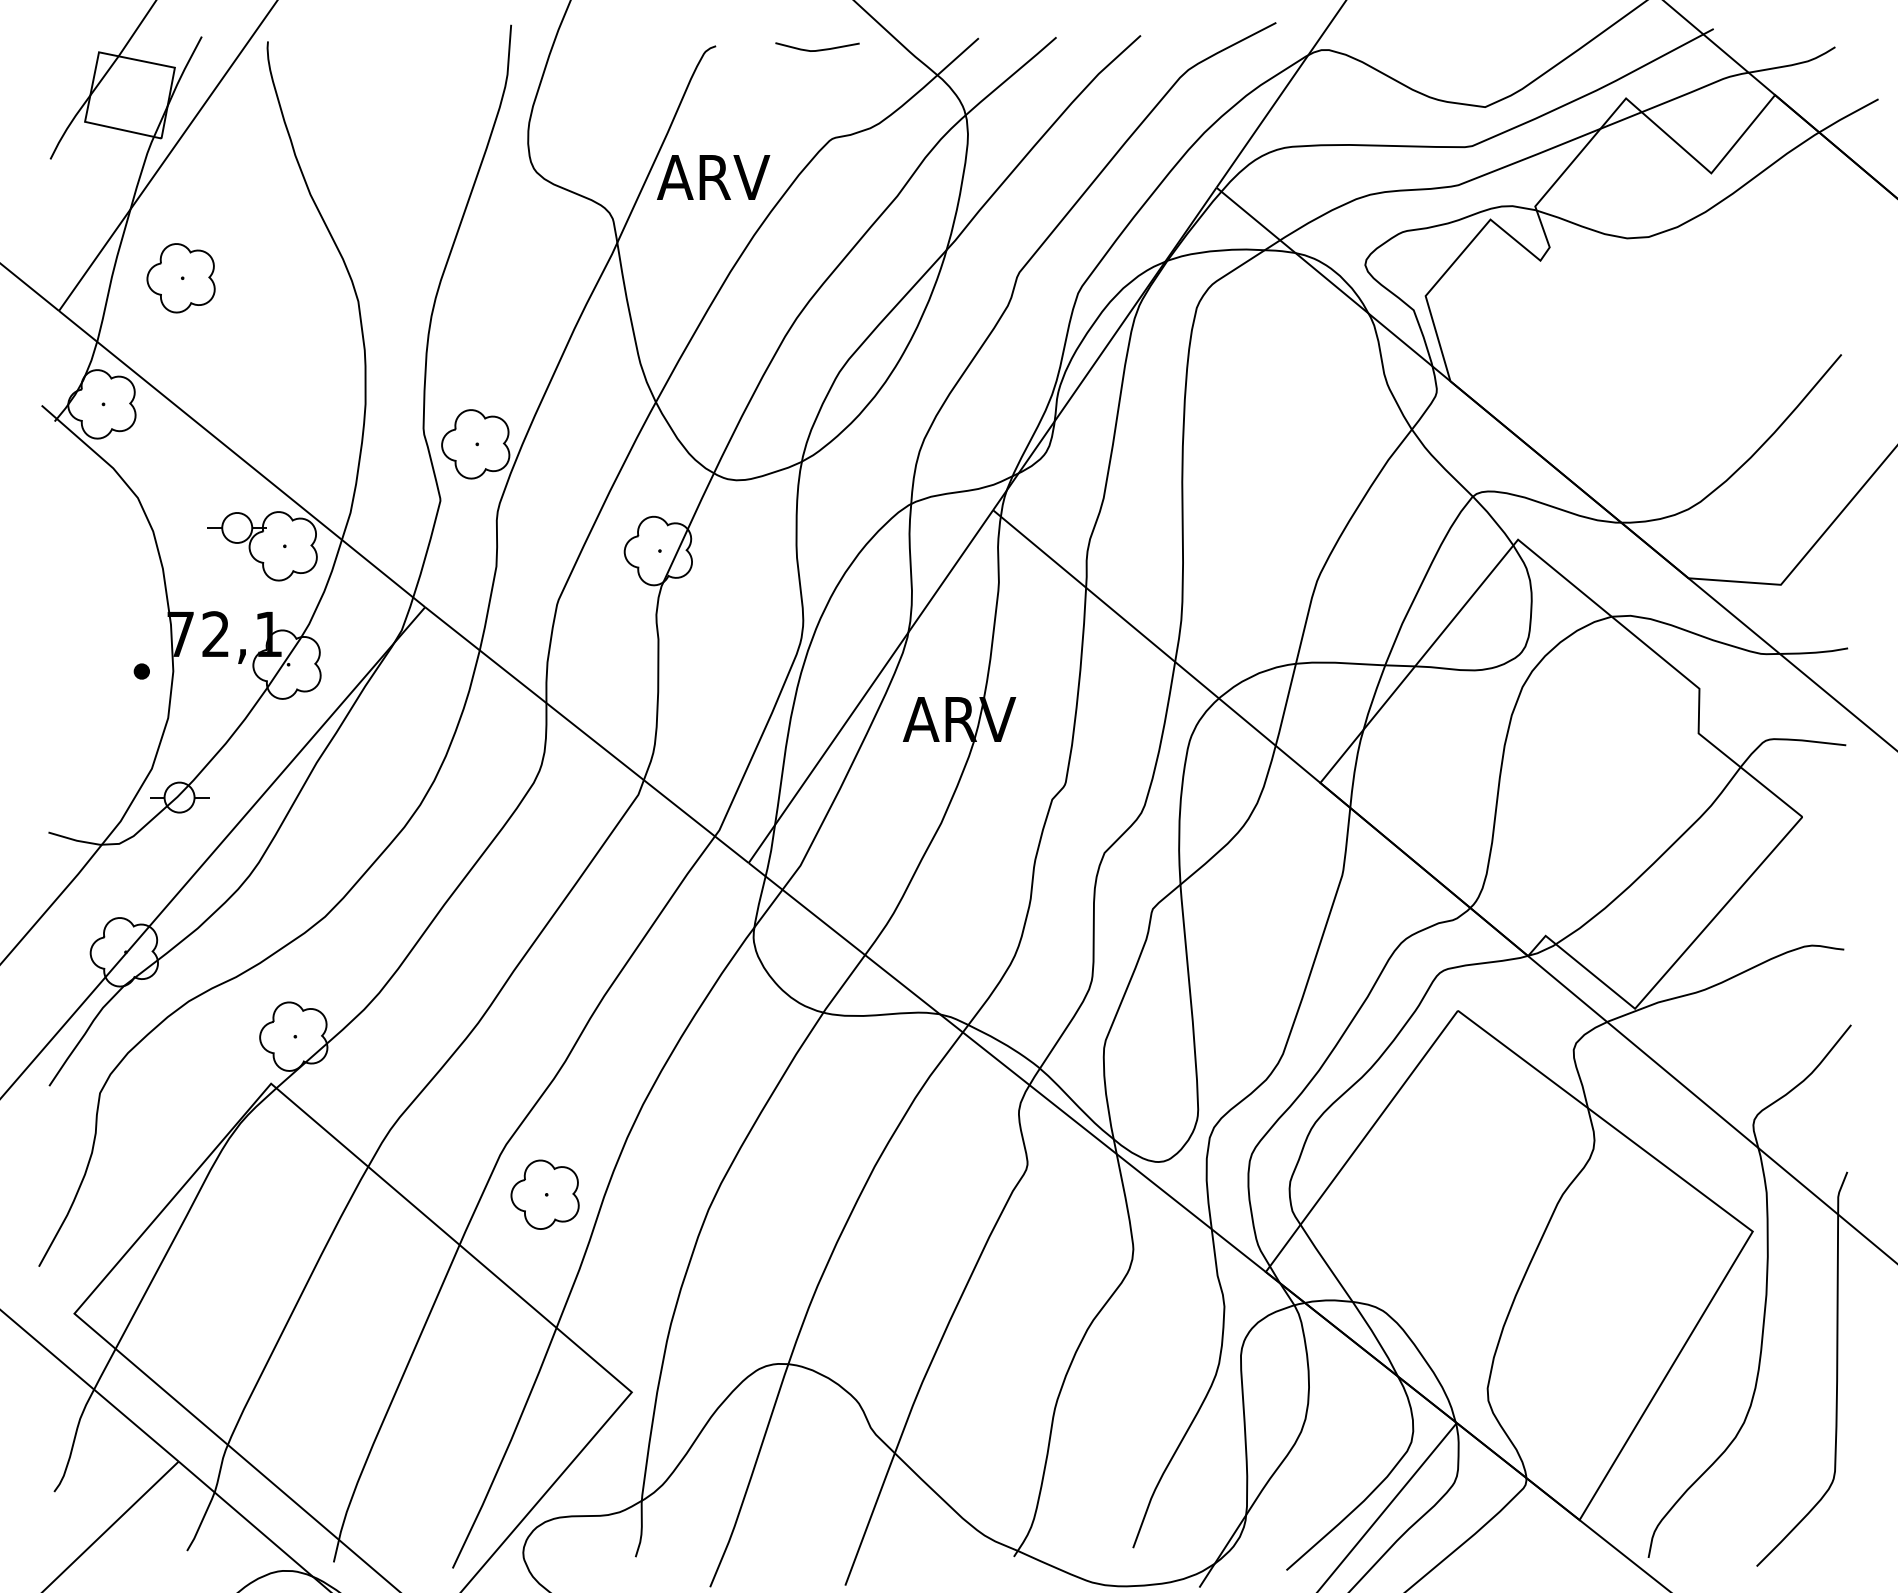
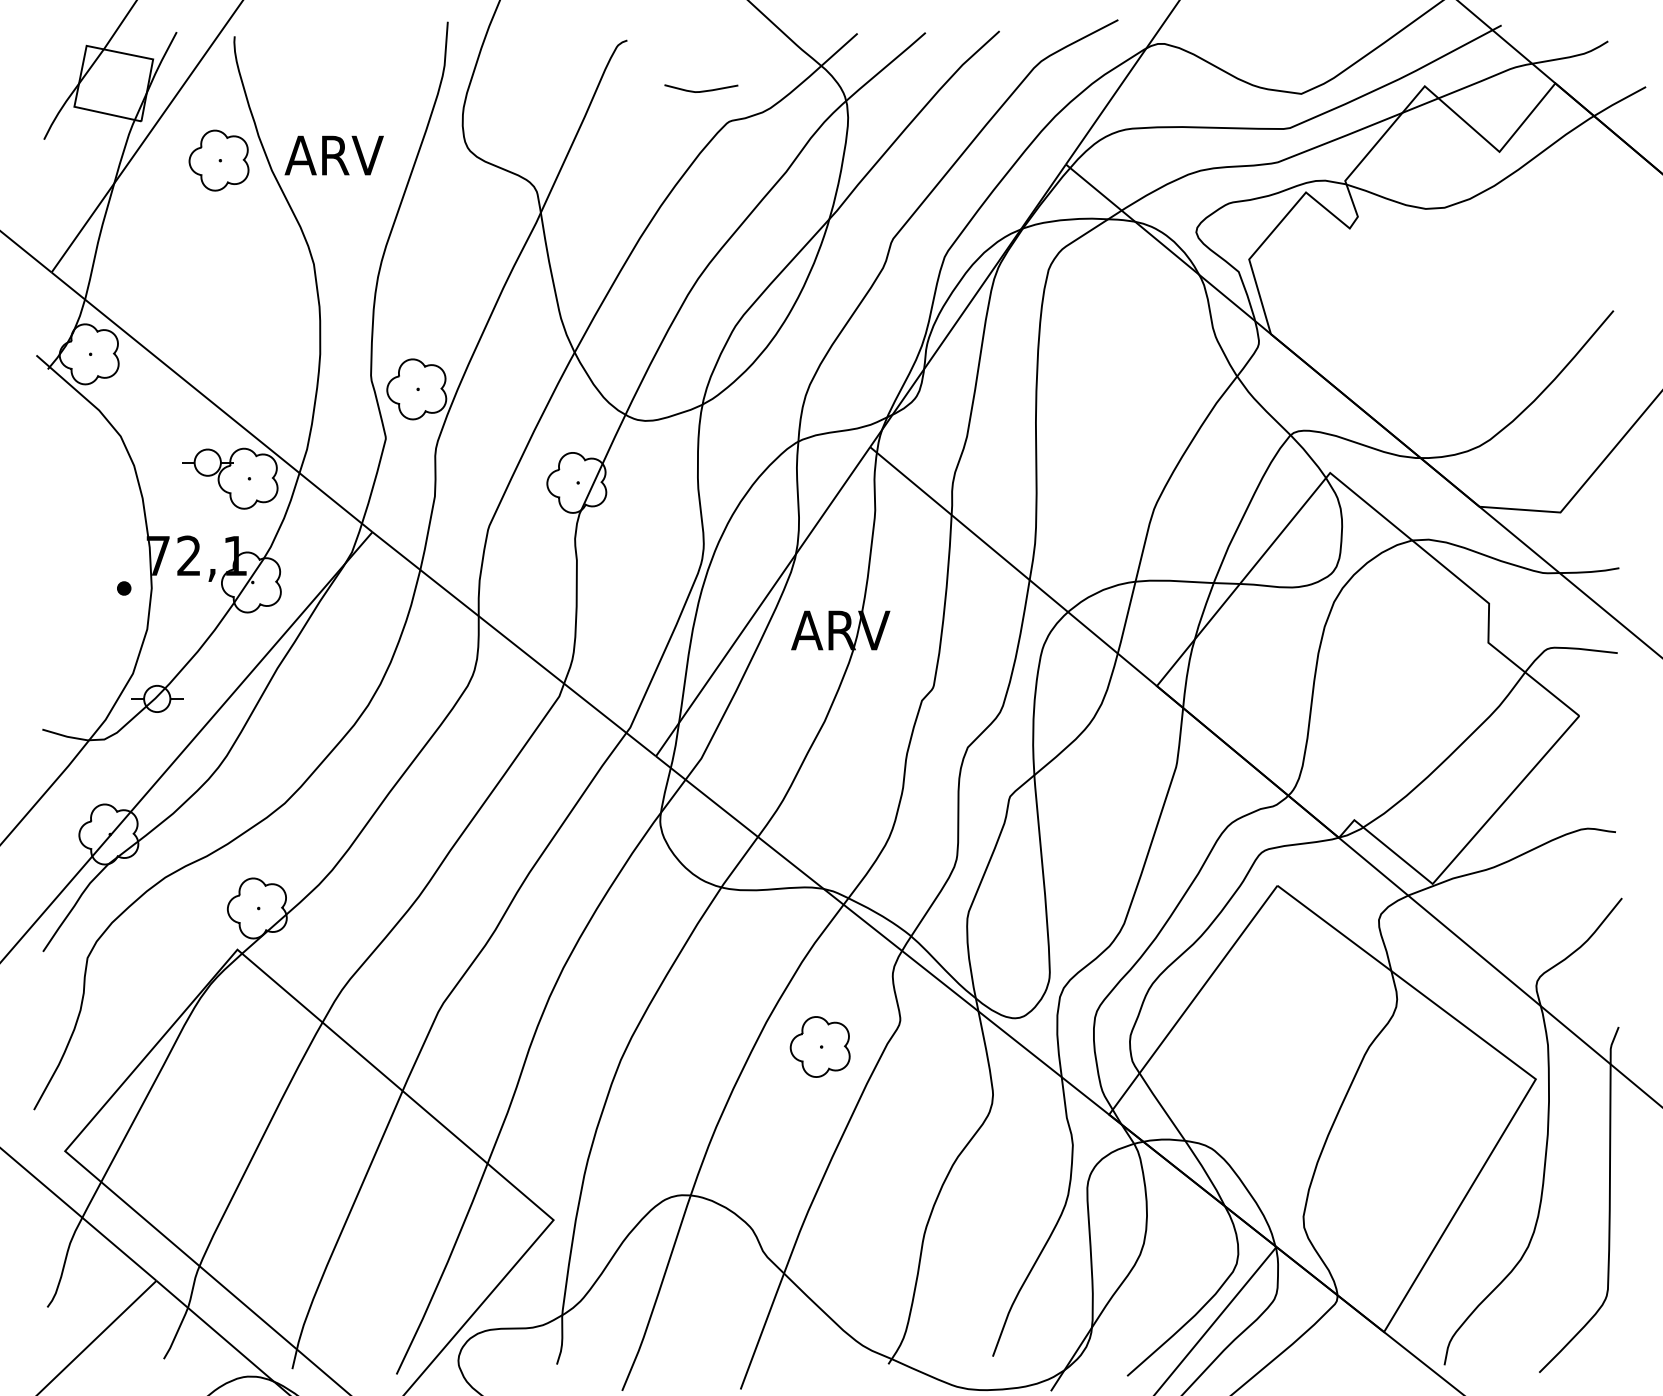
curve: (817, 49) -> (701, 90), moved
text: (713, 177) -> (334, 155), moved
part: (180, 278) -> (218, 160), moved
part: (544, 1194) -> (819, 1046), moved

